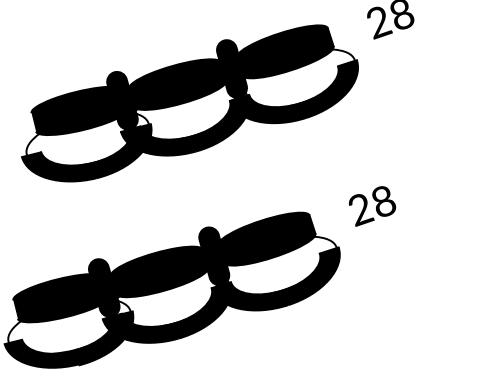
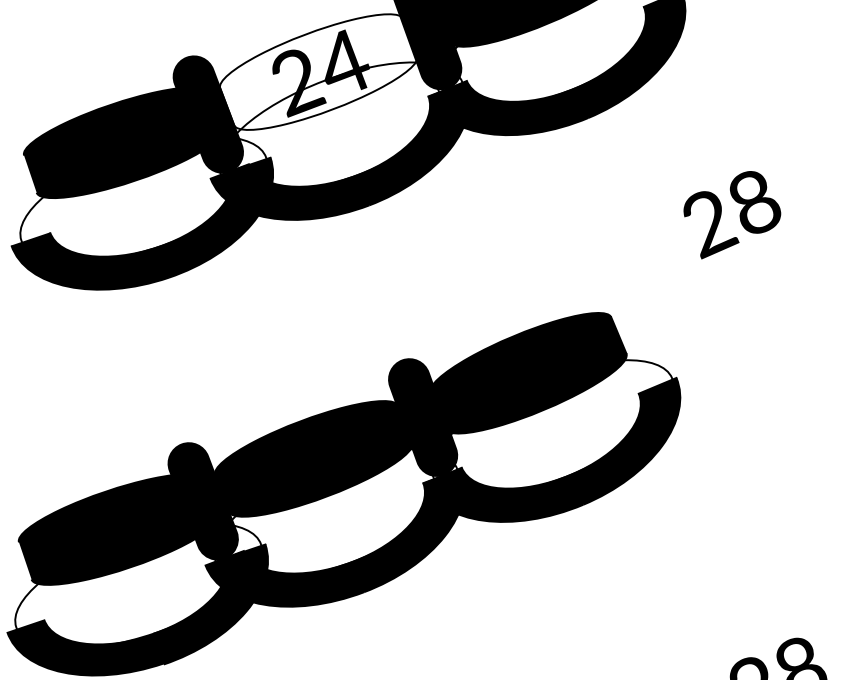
fill: (177, 84) -> (318, 71), removed
text: (372, 206) -> (732, 214), moved

